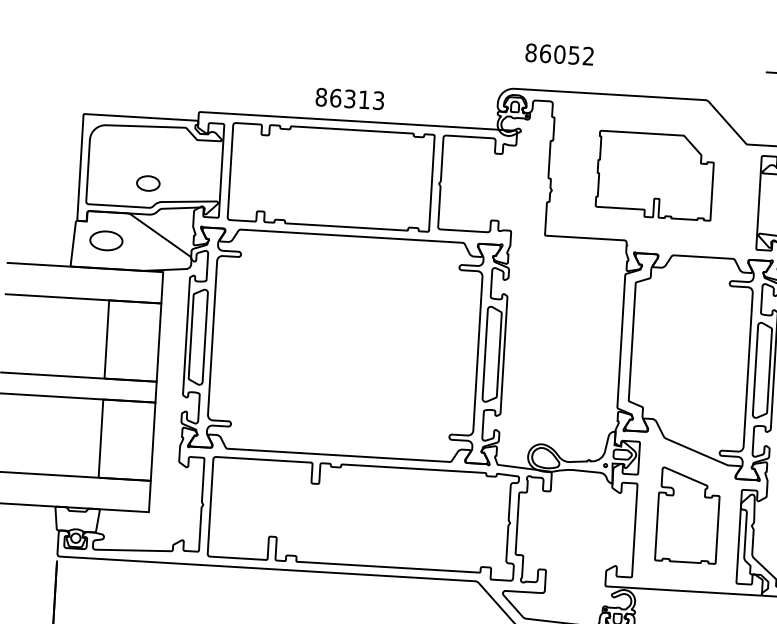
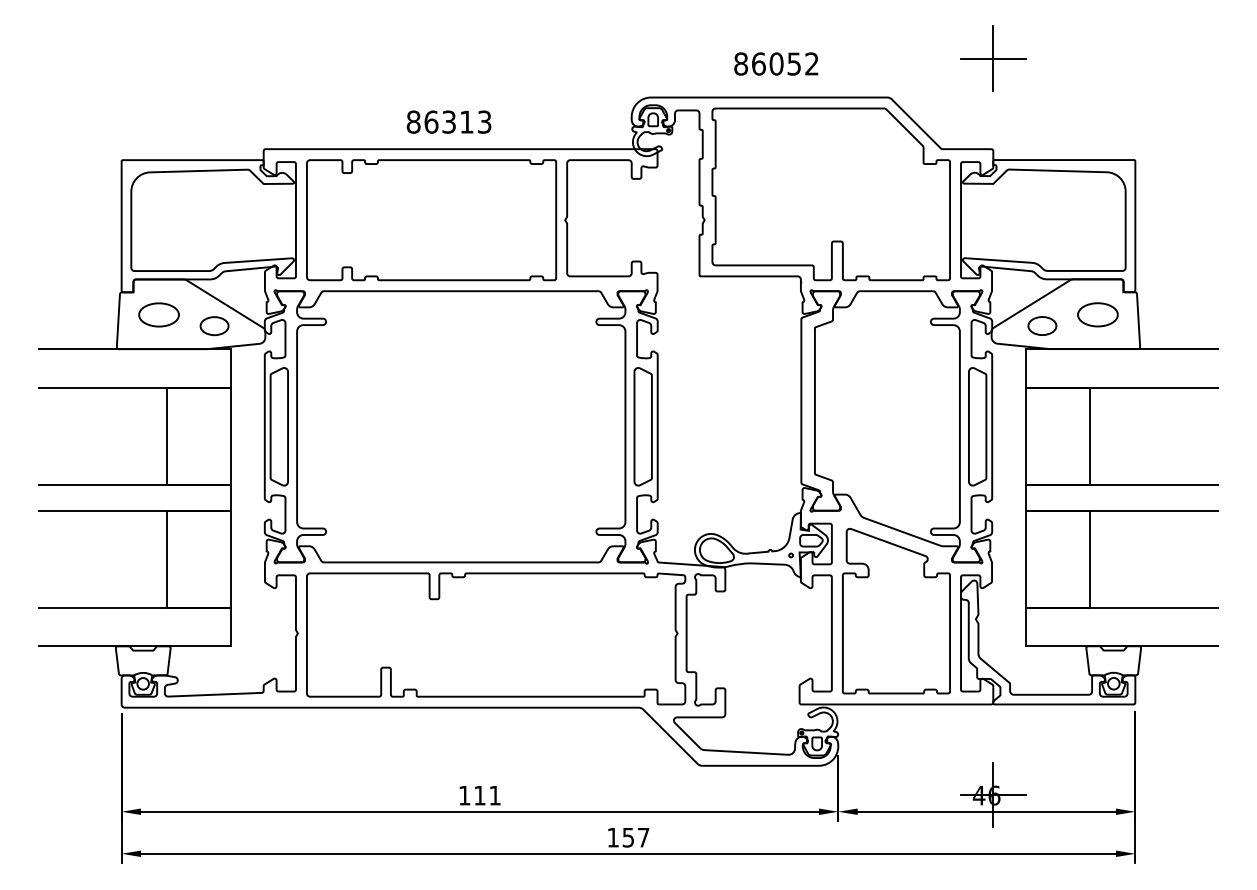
text: (559, 54) -> (776, 63), moved
part: (654, 175) -> (830, 194), size x1.67
part: (148, 183) -> (214, 326), moved
part: (688, 515) -> (896, 610), size x1.43

